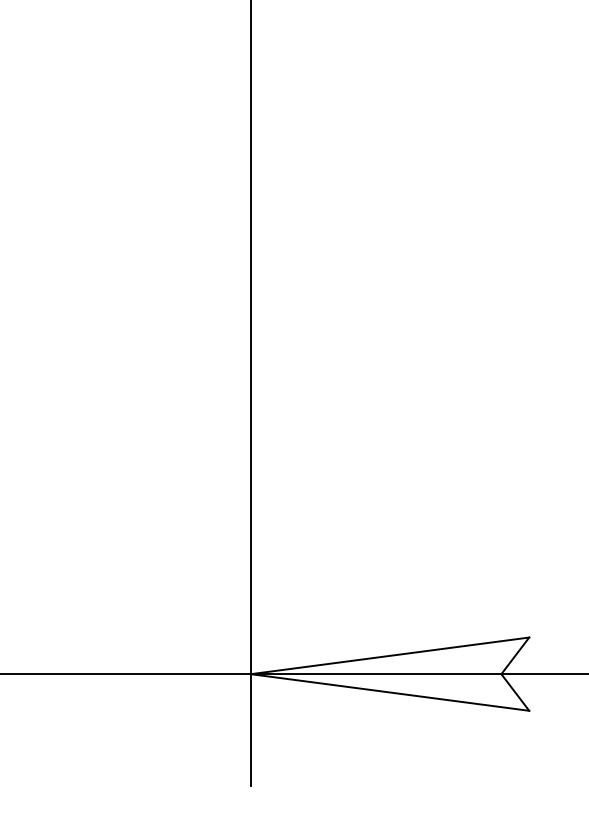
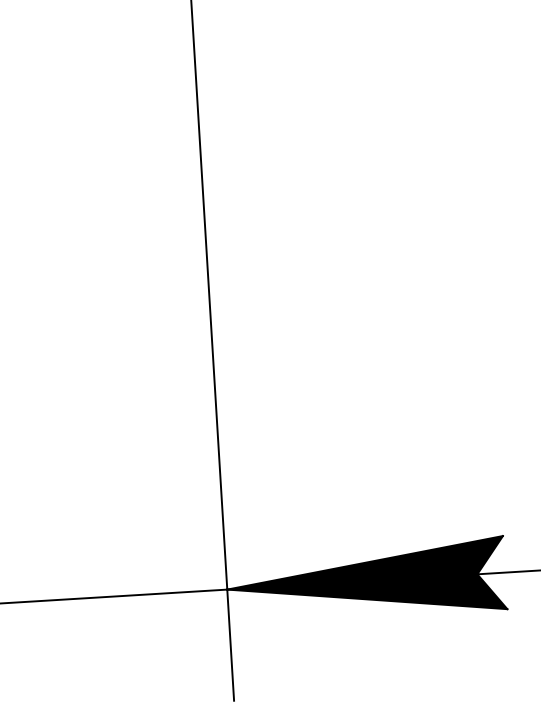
fill: (389, 673) -> (365, 580), added

